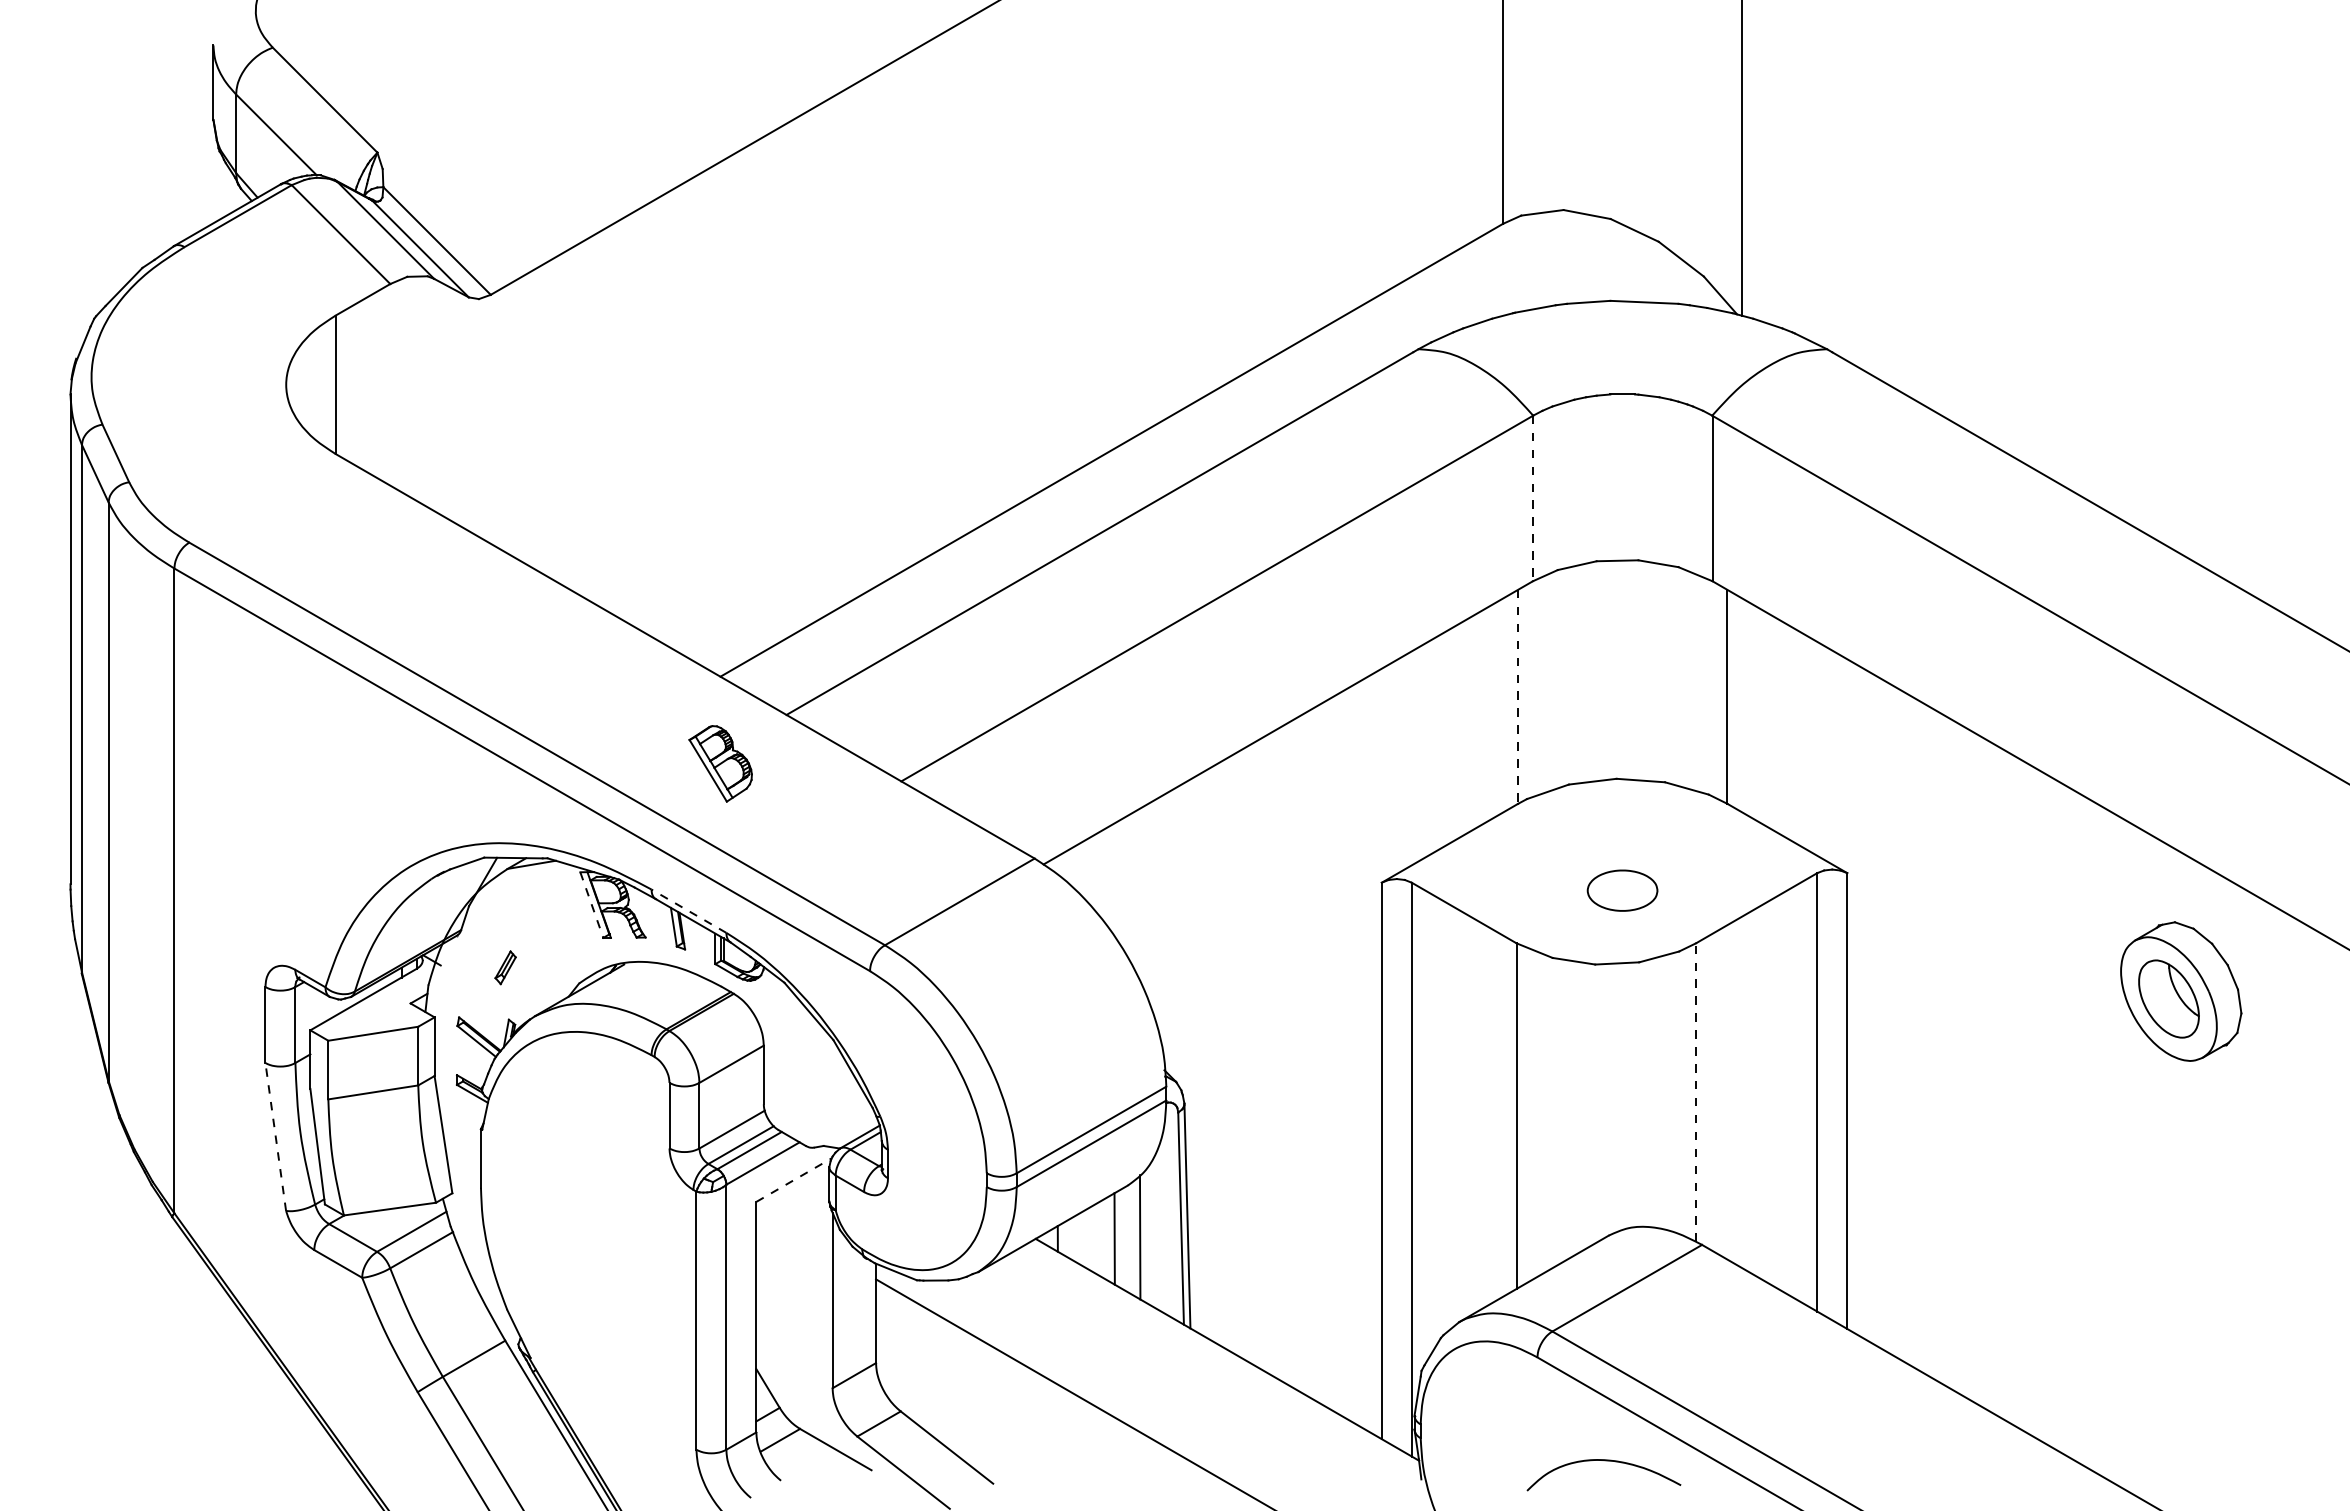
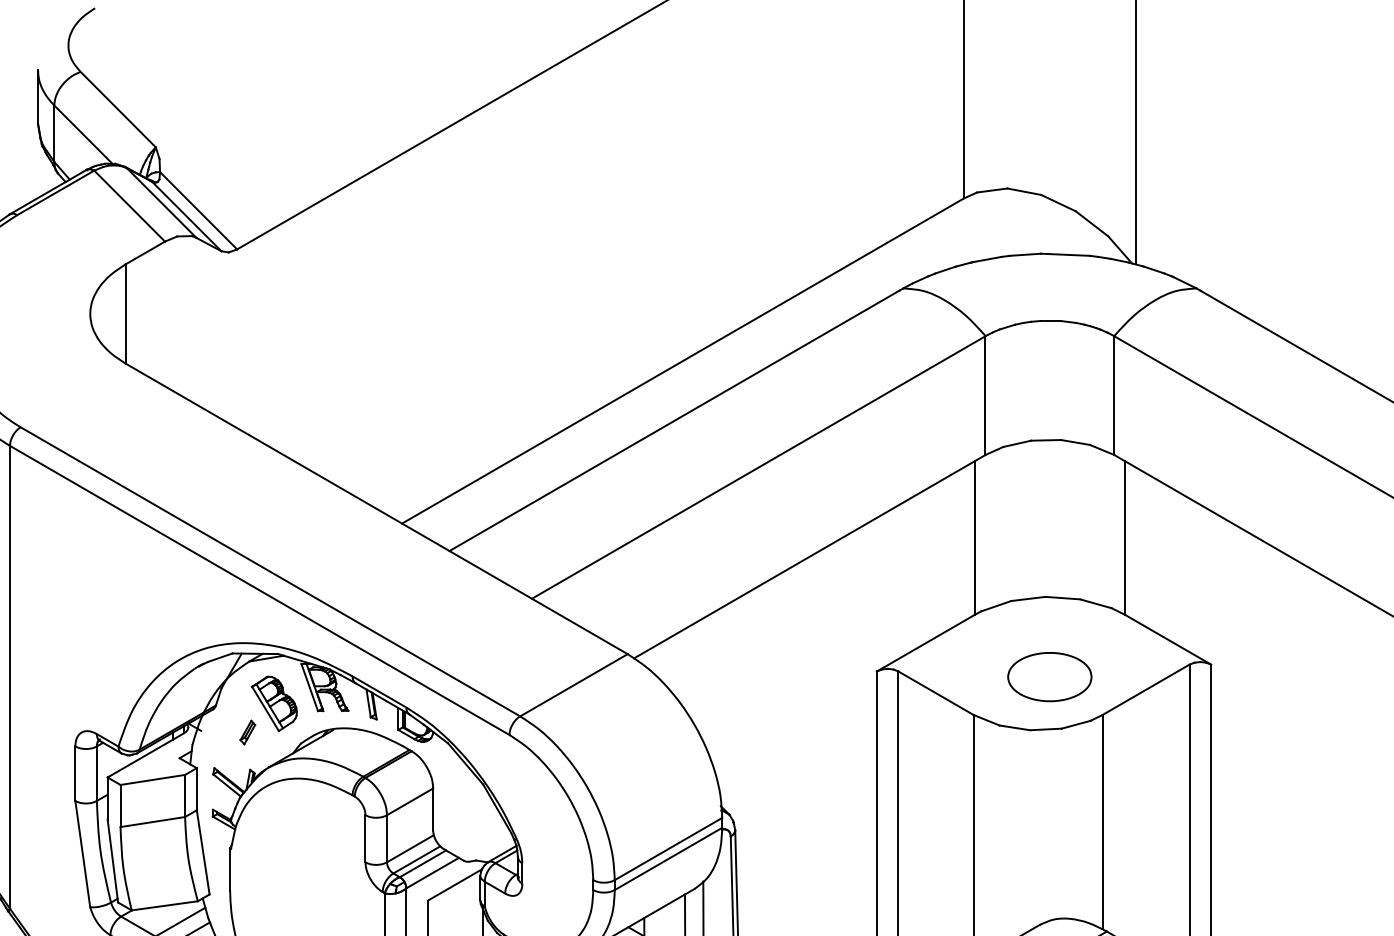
line: (1532, 498) -> (985, 395), dashed -> solid
line: (1518, 697) -> (975, 538), dashed -> solid
part: (720, 763) -> (274, 703), moved
part: (1622, 890) -> (1049, 677), size x1.67
line: (591, 905) -> (309, 687), dashed -> solid
line: (688, 910) -> (379, 691), dashed -> solid
line: (1696, 1092) -> (1102, 822), dashed -> solid
line: (275, 1136) -> (82, 853), dashed -> solid
line: (794, 1180) -> (455, 885), dashed -> solid

